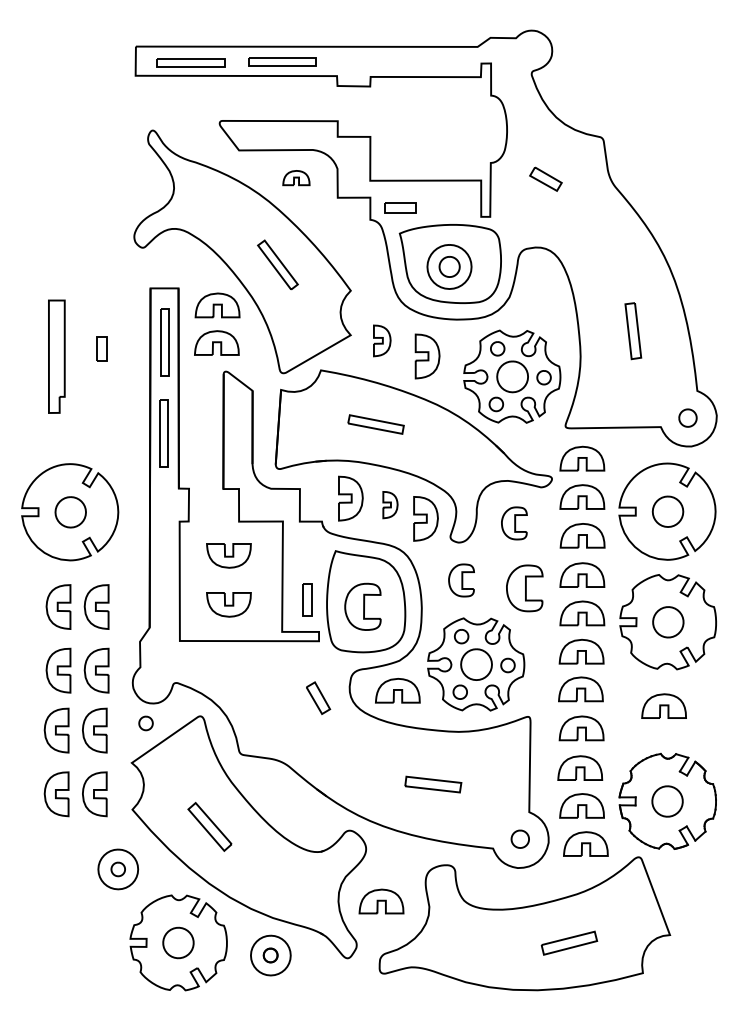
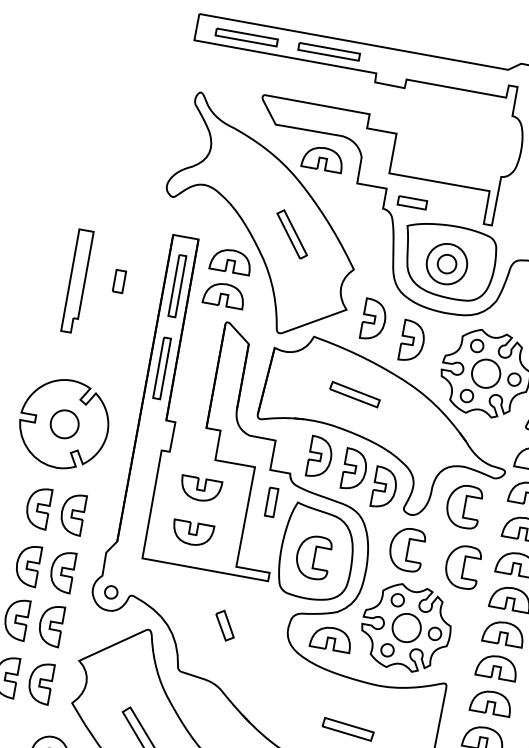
part: (296, 177) -> (323, 158), size x1.67
part: (382, 340) -> (374, 319), size x1.43
part: (390, 504) -> (354, 469), size x1.67
part: (514, 523) -> (463, 506), size x1.43
part: (461, 580) -> (406, 549), size x1.43
part: (307, 599) -> (271, 501), moved
part: (318, 697) -> (225, 625), moved
part: (145, 723) -> (110, 592), moved

